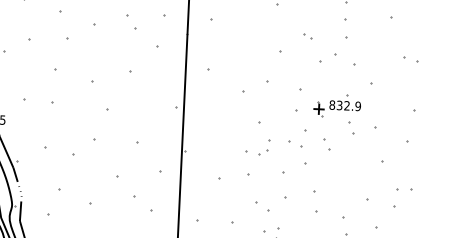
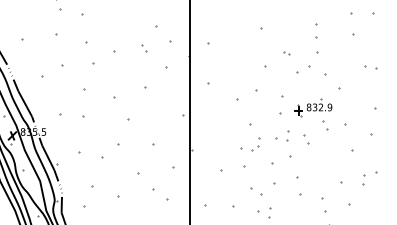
part: (132, 22) -> (144, 48), size x0.62
part: (303, 138) -> (287, 135), size x0.62
part: (395, 197) -> (363, 179), size x0.62

